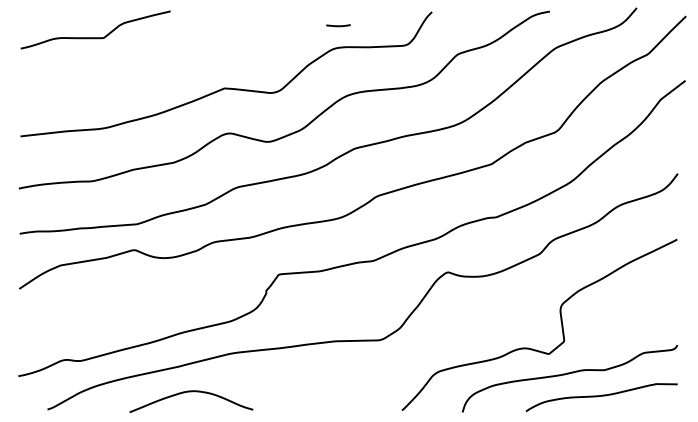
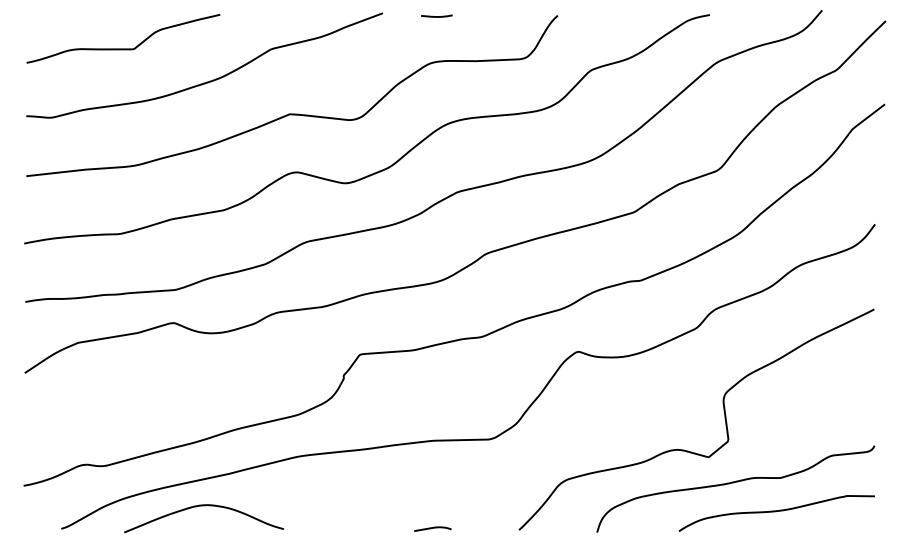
line: (338, 25) -> (436, 16), moved
curve: (162, 62) -> (209, 80), added
curve: (191, 392) -> (203, 506), moved
curve: (335, 409) -> (432, 528), added

